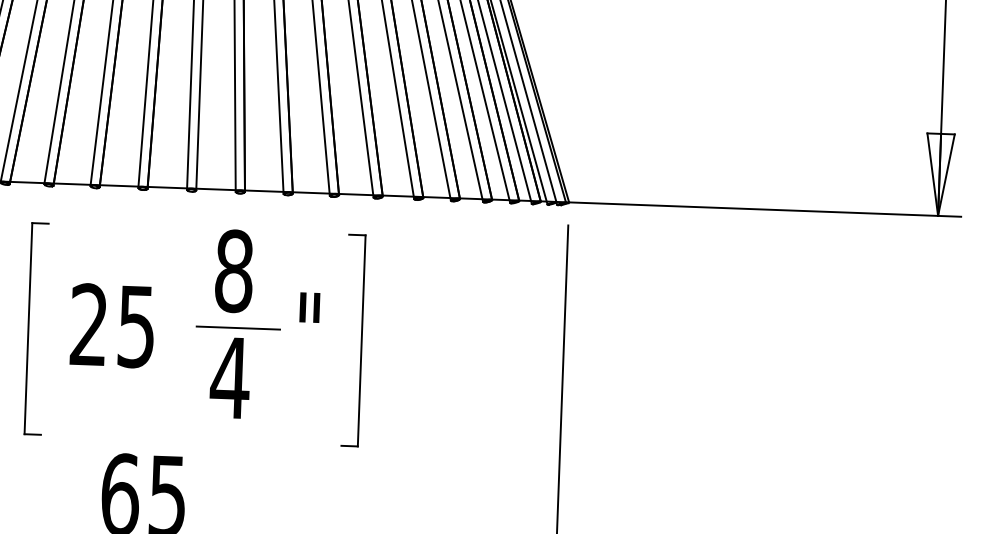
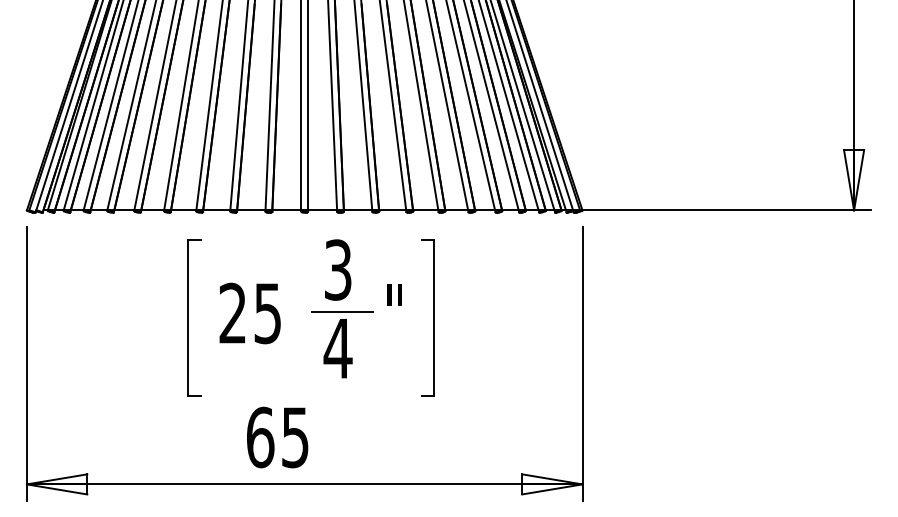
text: (233, 270) -> (337, 269), 8 -> 3

